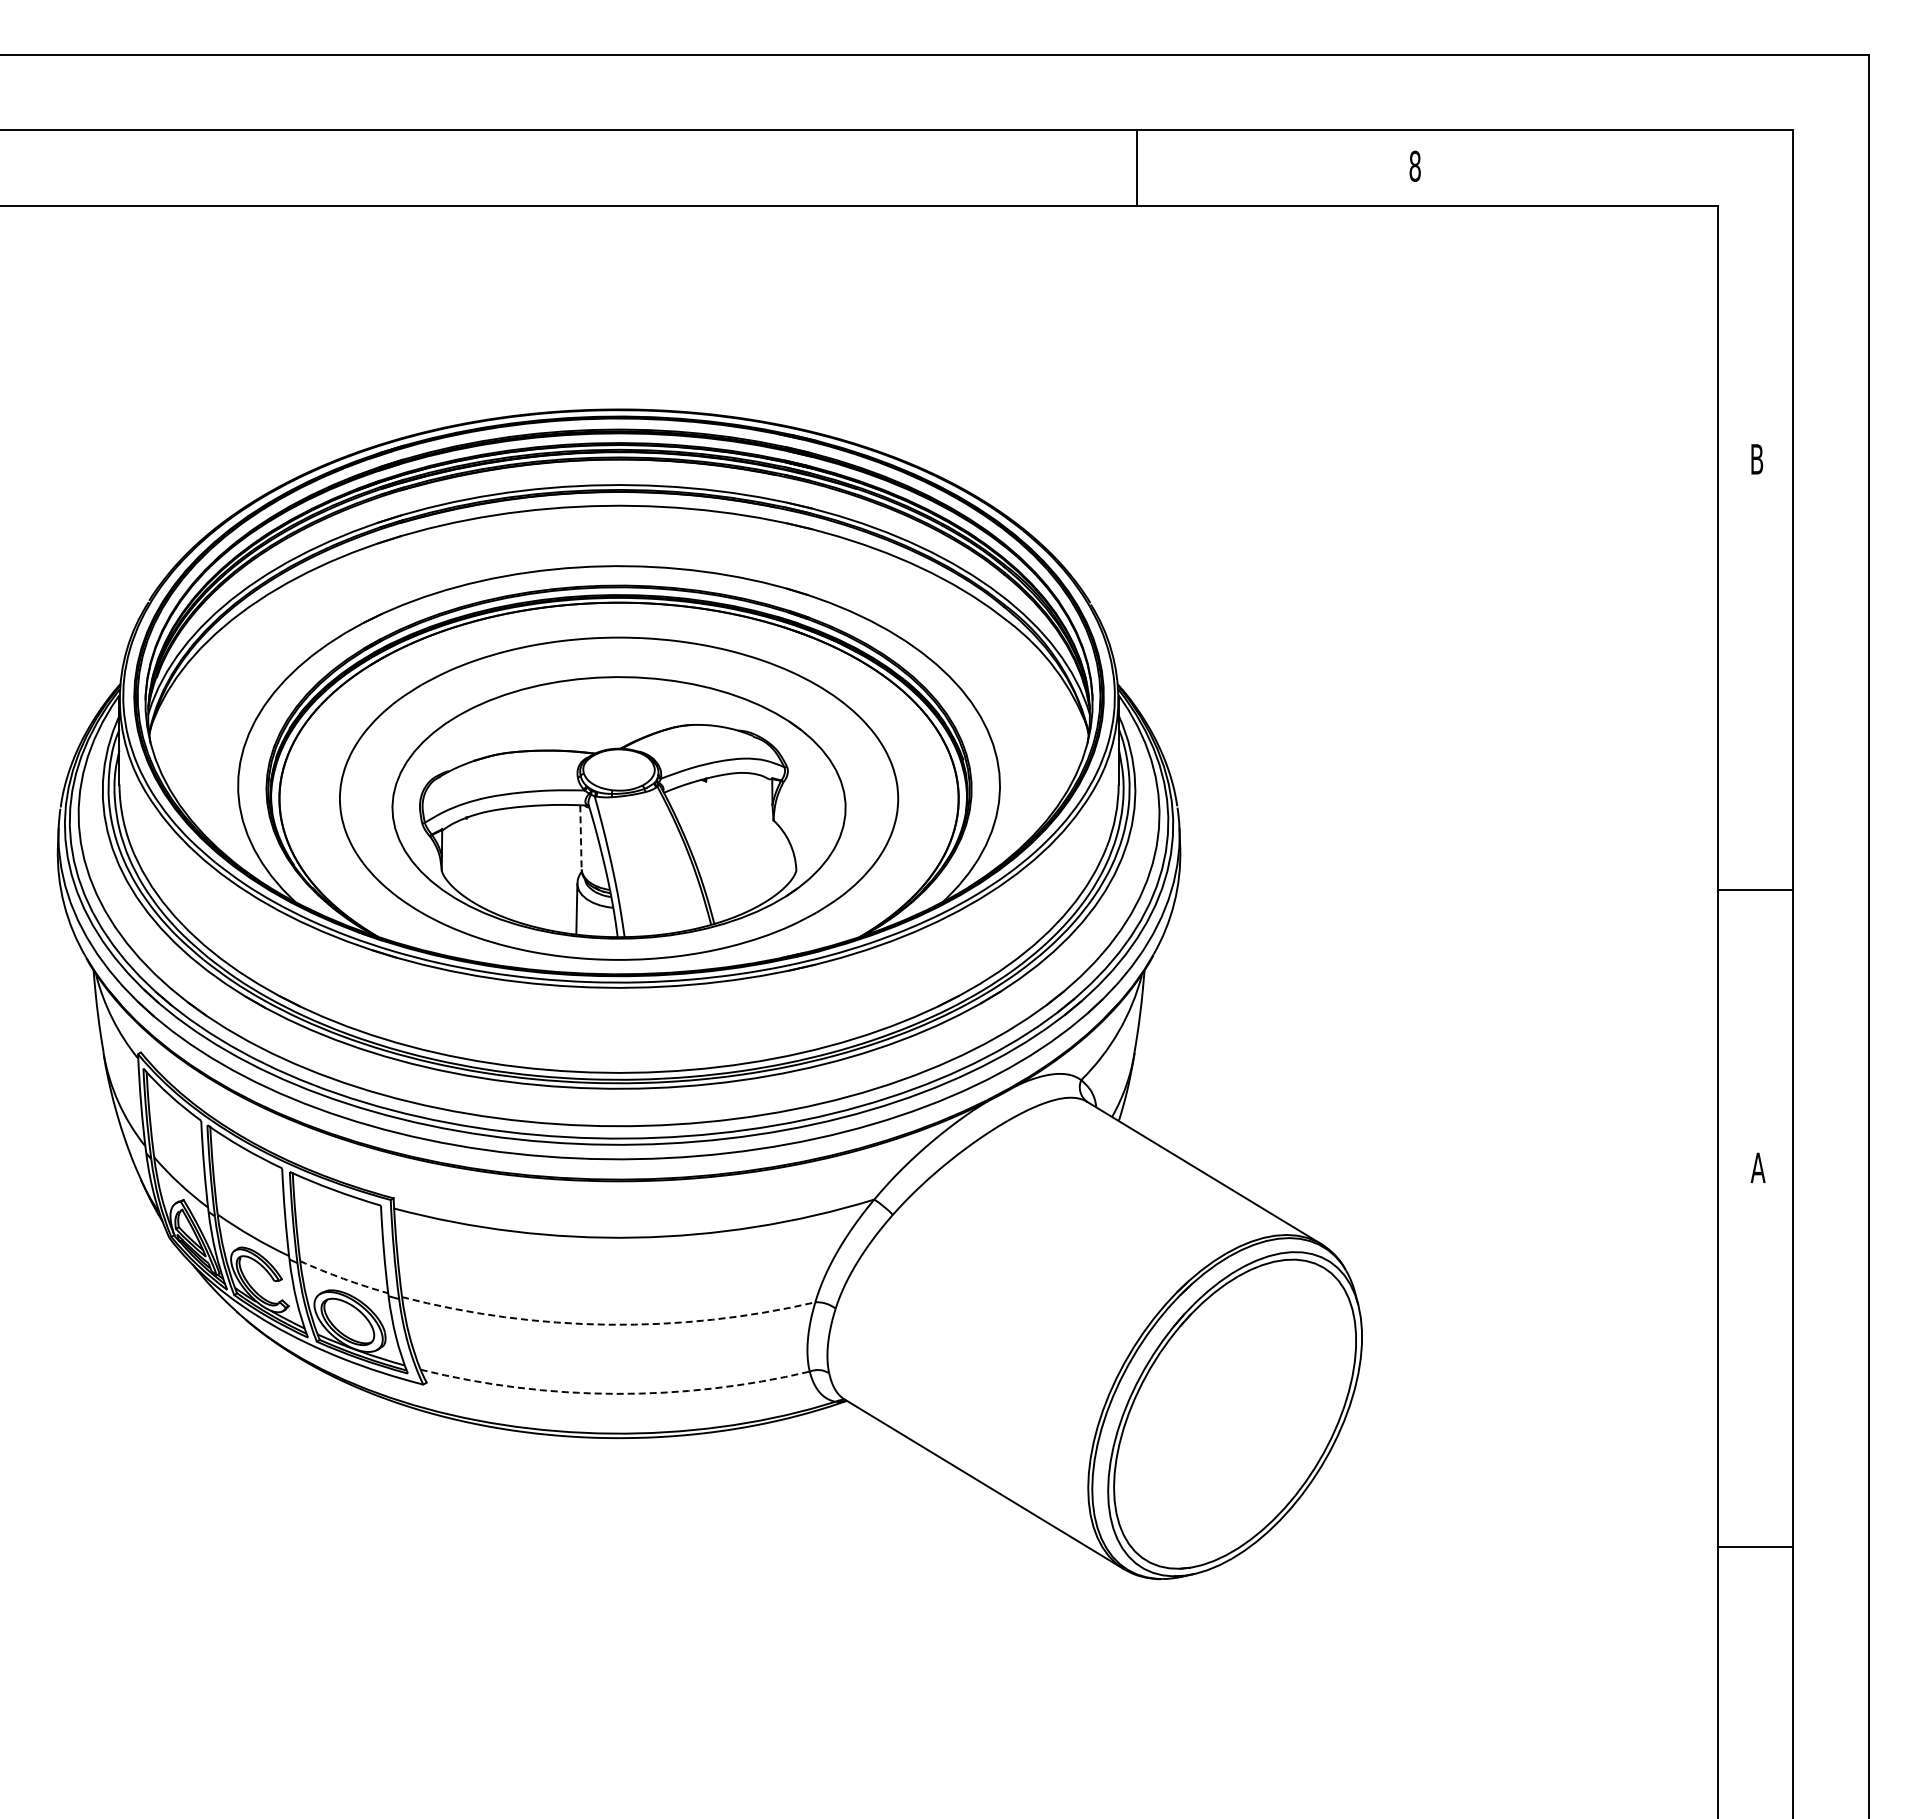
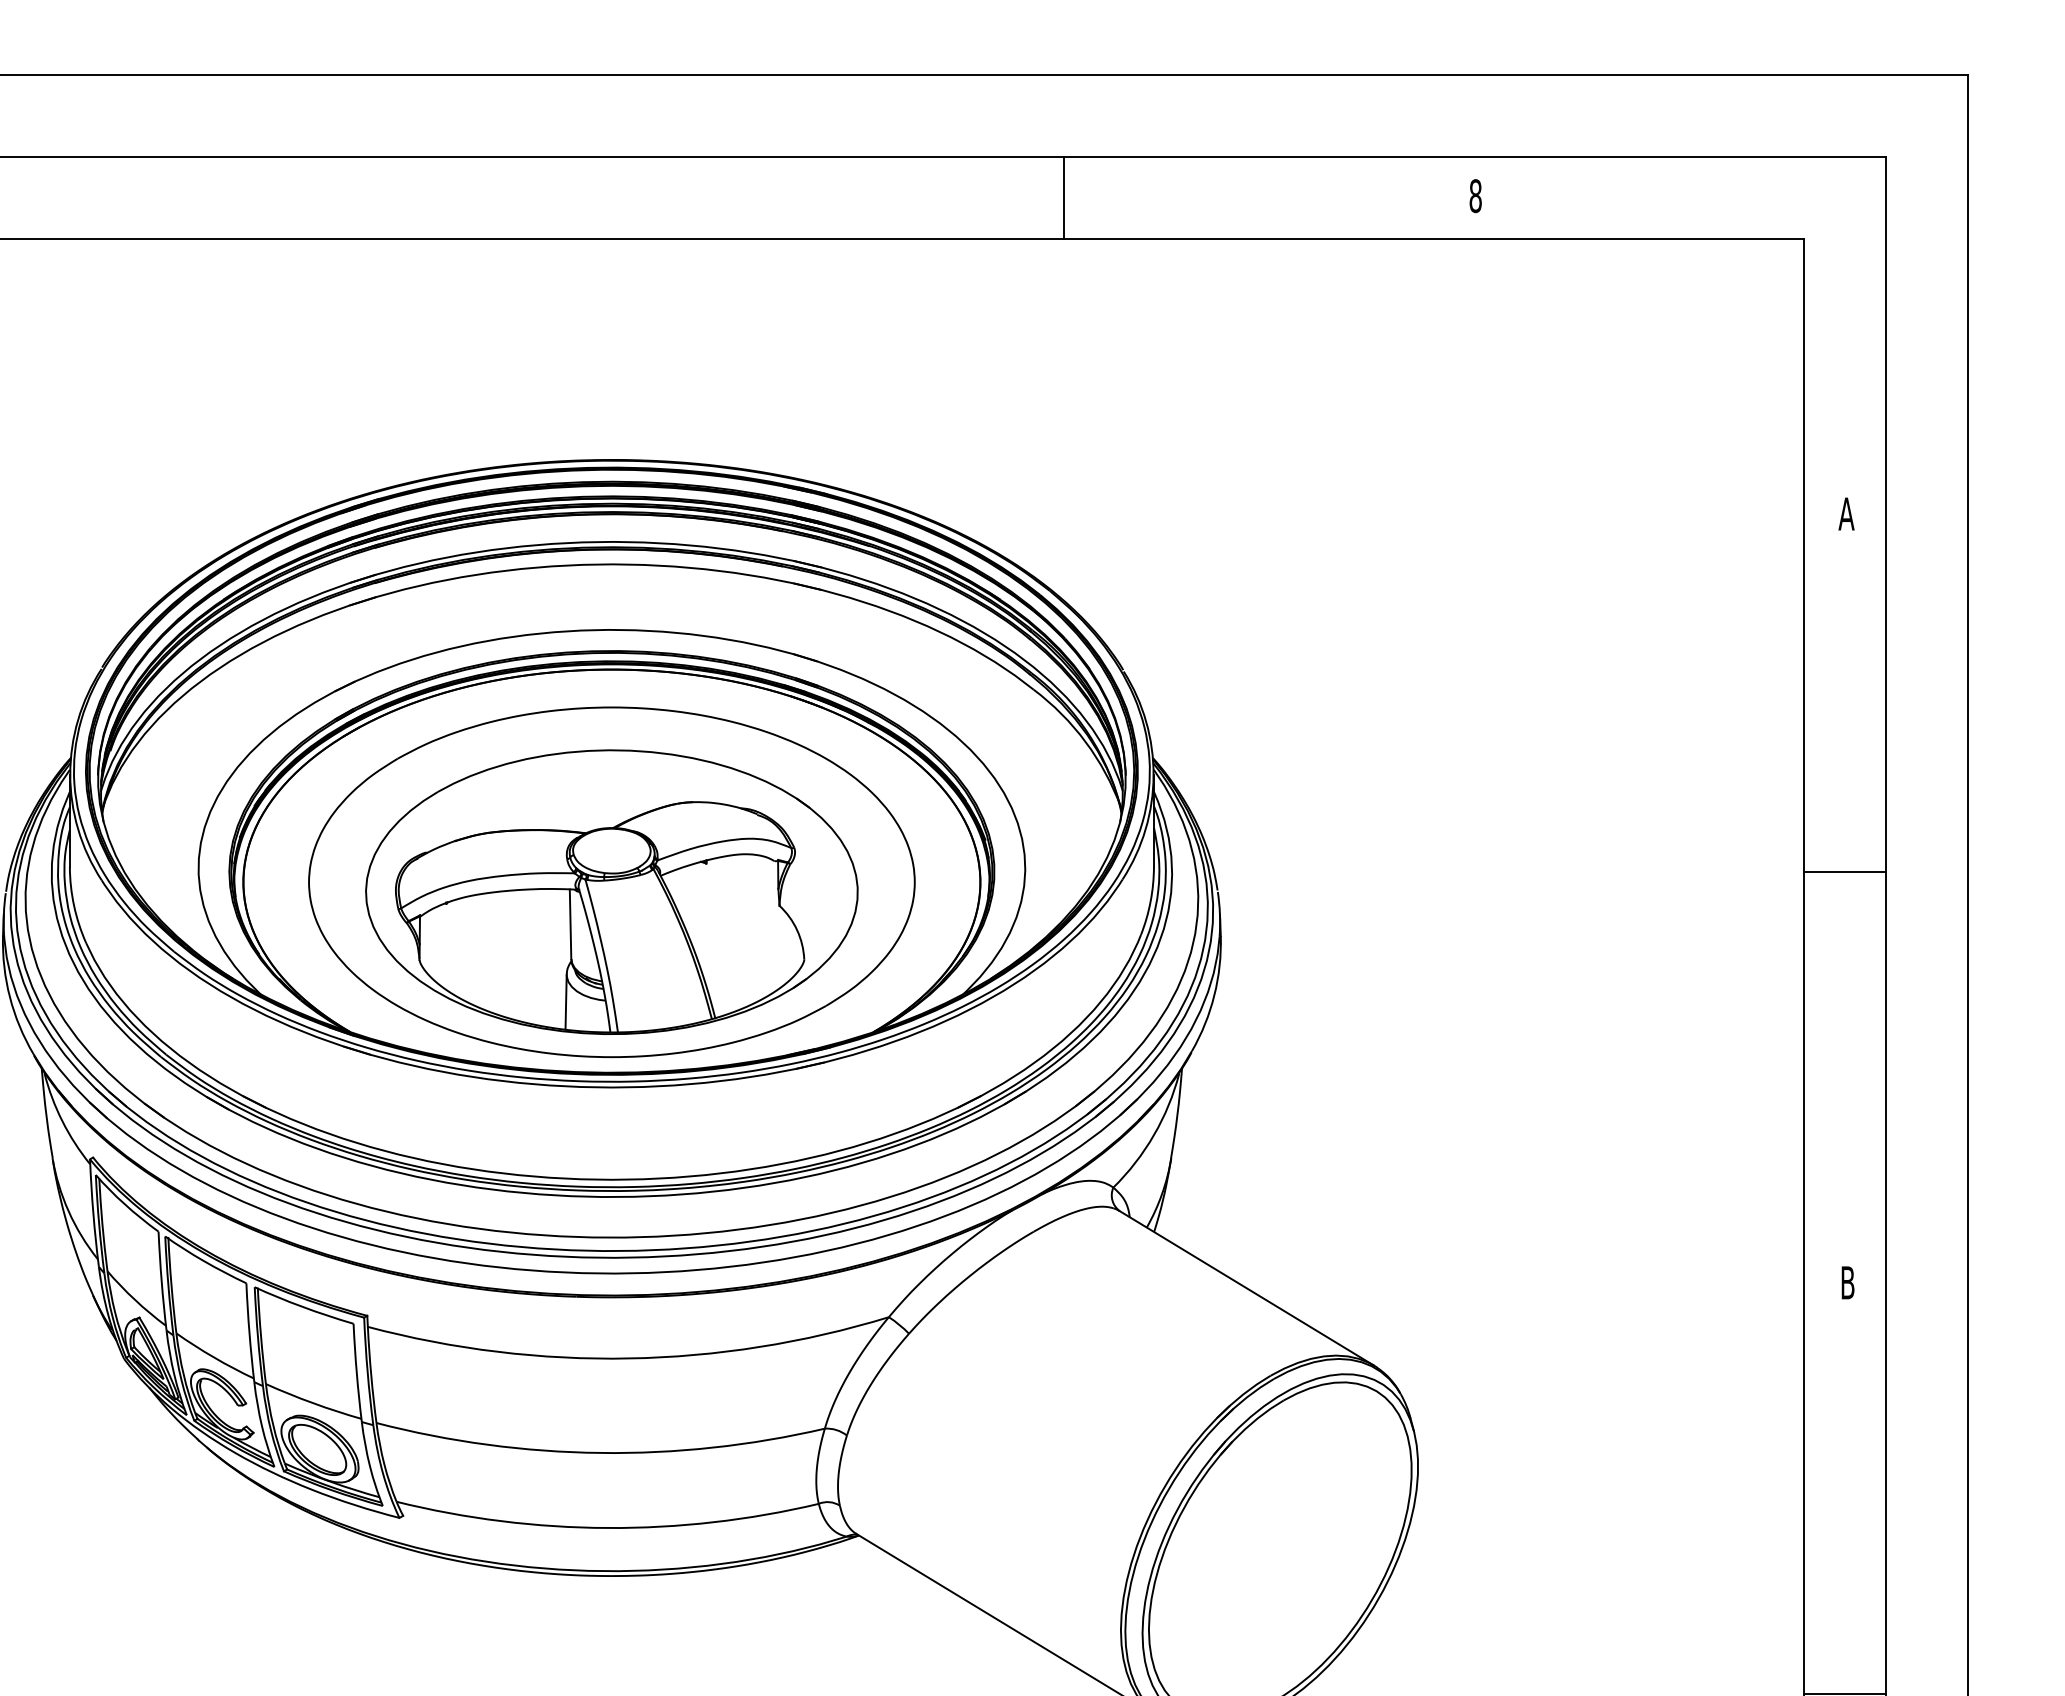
line: (1136, 168) -> (1063, 198), moved
text: (1756, 459) -> (1846, 514), B -> A
line: (580, 837) -> (570, 924), dashed -> solid
line: (1755, 890) -> (1844, 872), moved
text: (1757, 1167) -> (1847, 1282), A -> B
arc: (343, 1278) -> (312, 1402), dashed -> solid
arc: (608, 1324) -> (600, 1452), dashed -> solid
arc: (615, 1393) -> (608, 1527), dashed -> solid

